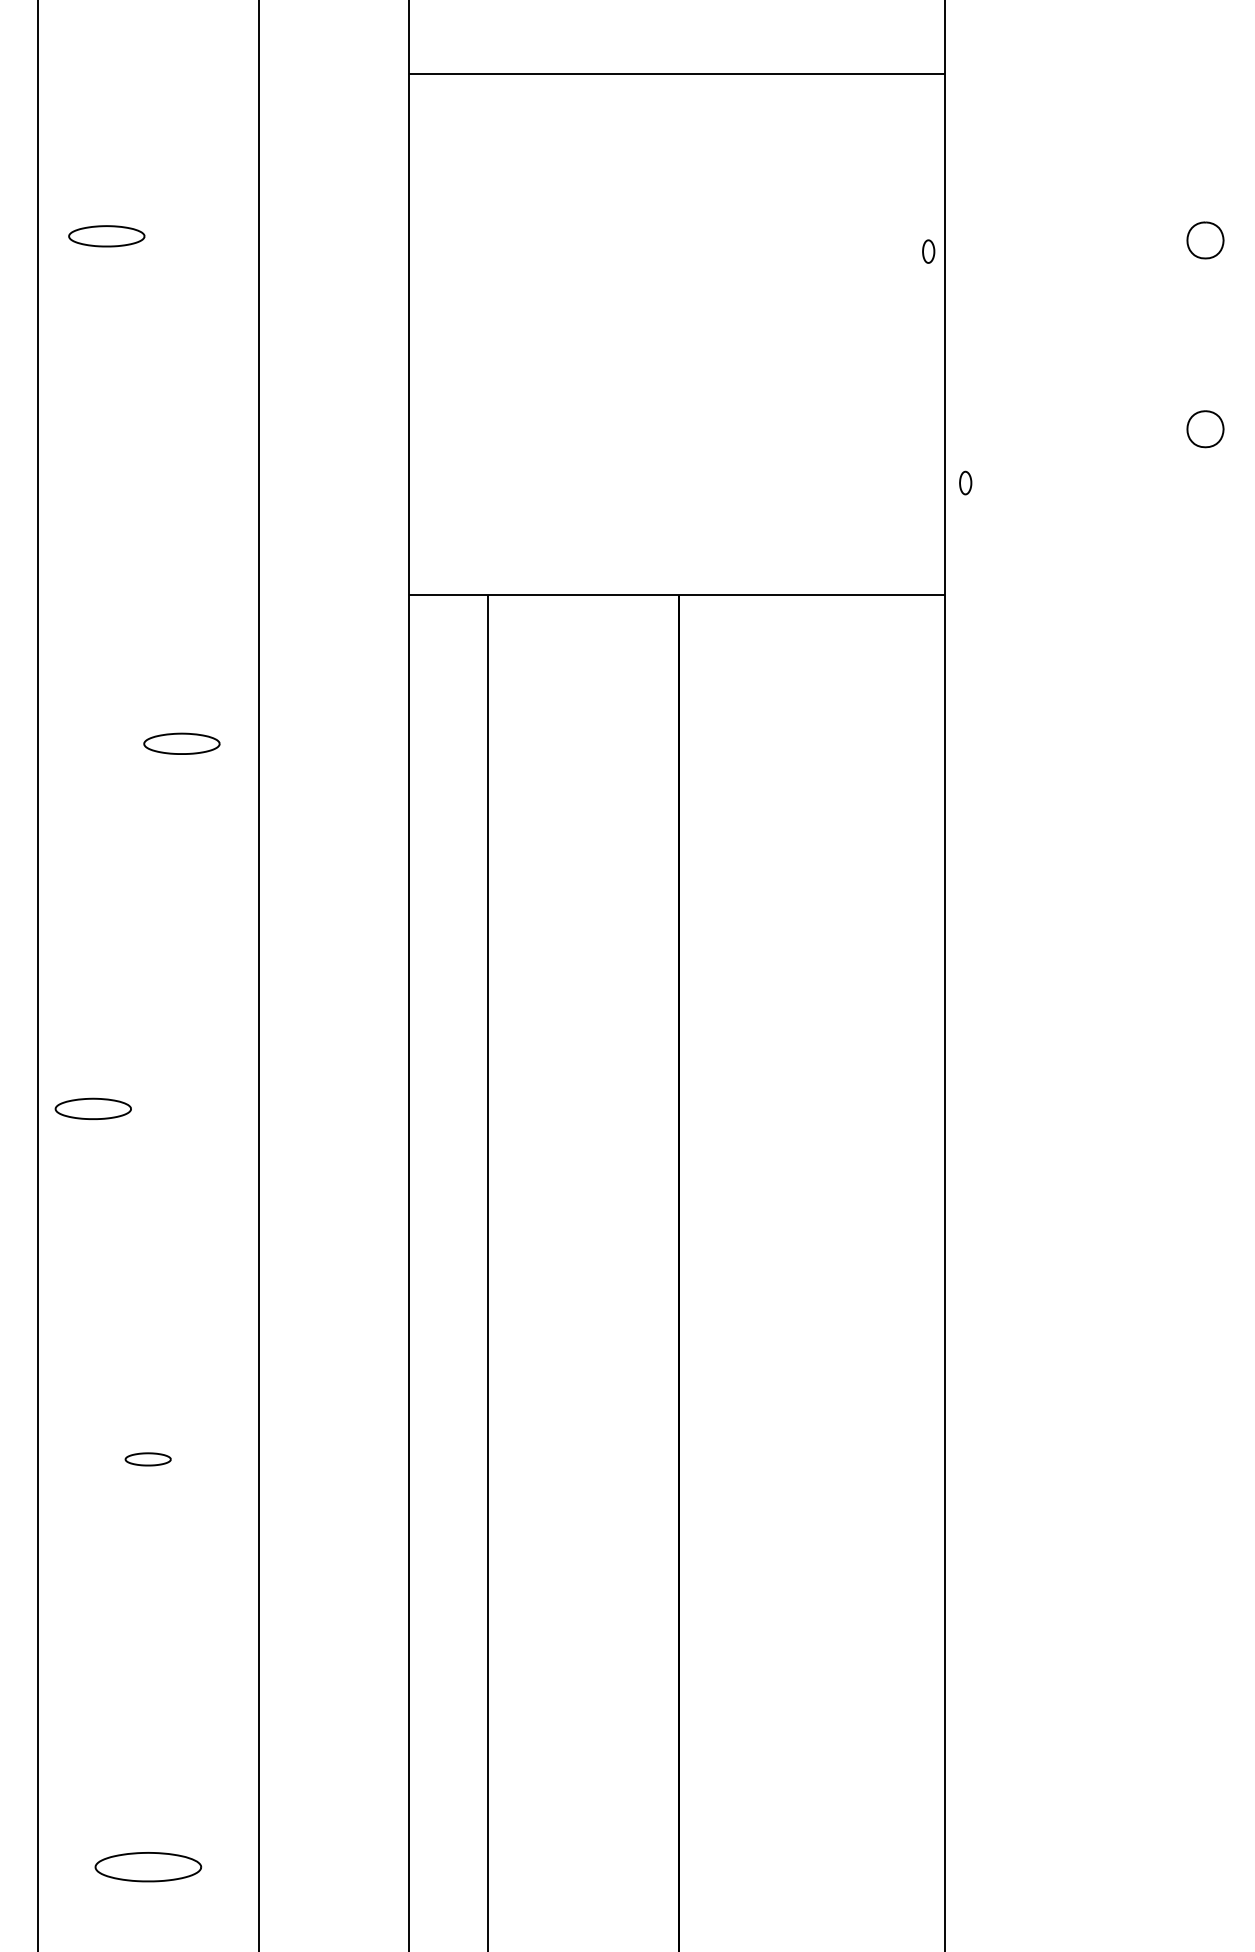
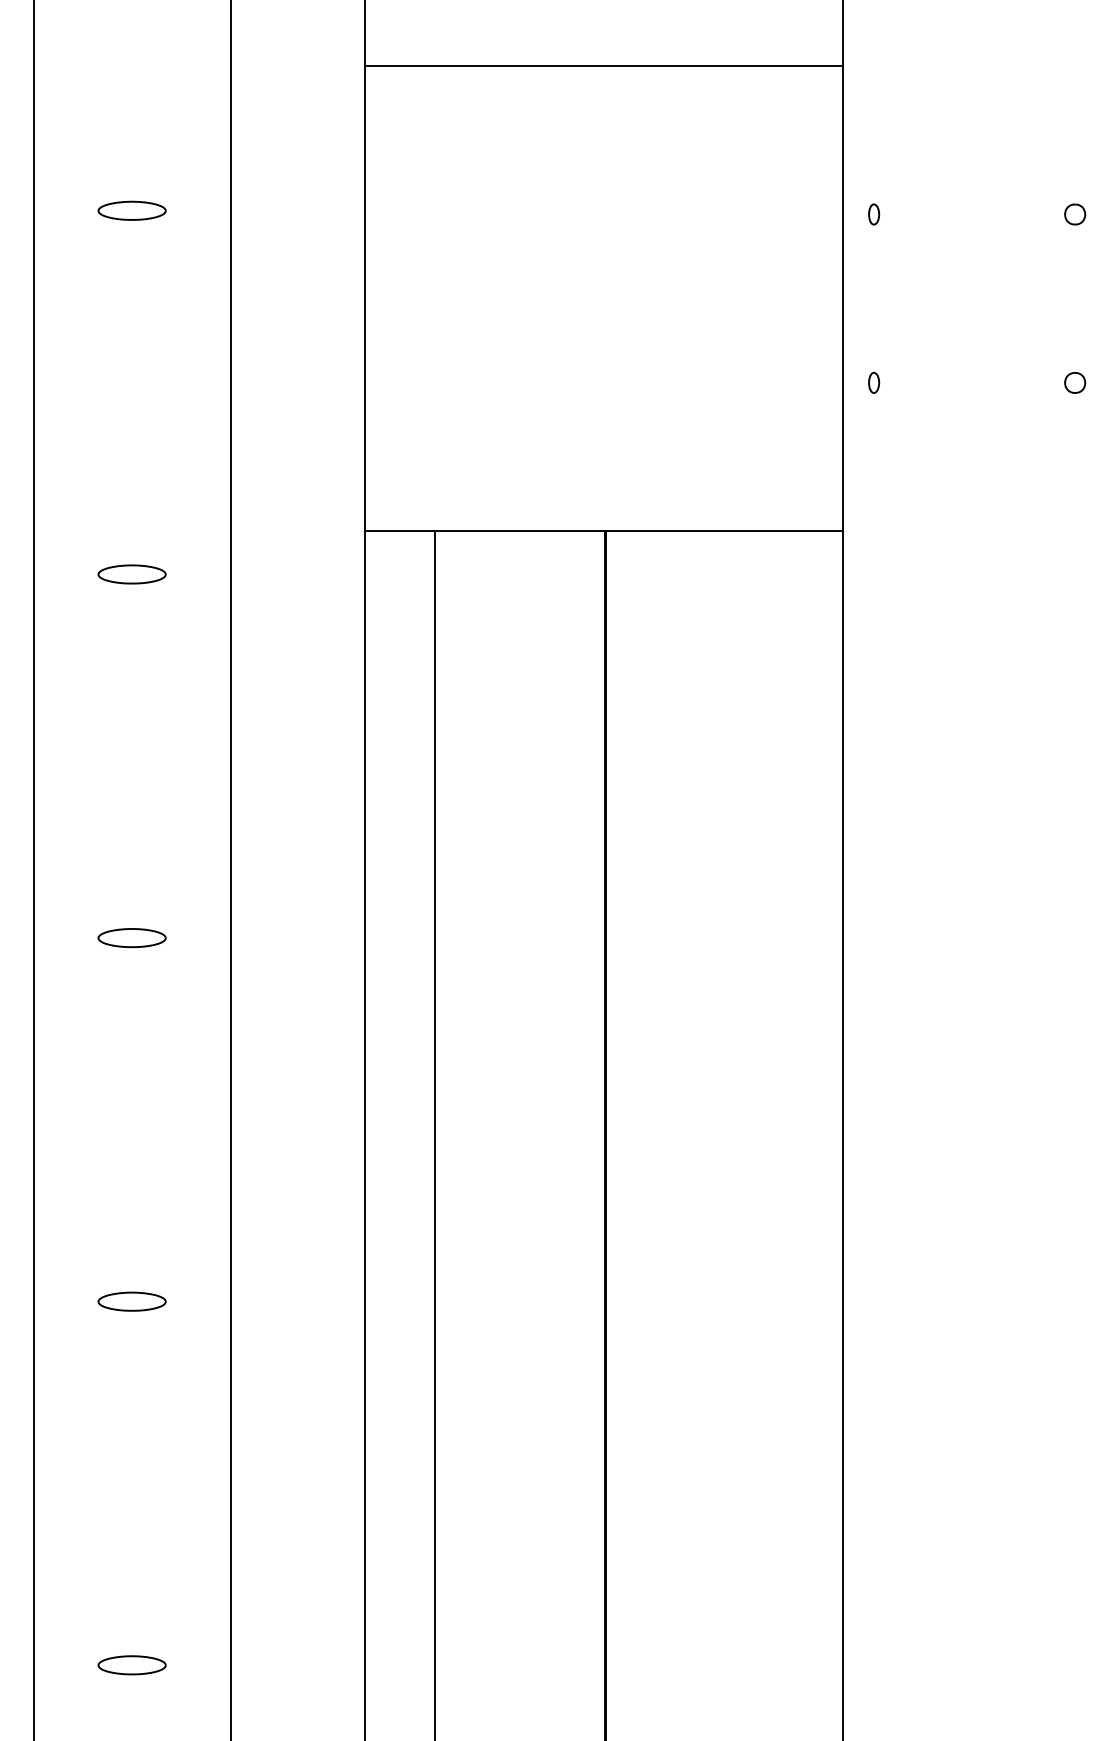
part: (106, 235) -> (131, 210), moved
part: (1206, 240) -> (1075, 214), size x0.62
part: (929, 251) -> (874, 214), moved
part: (1206, 428) -> (1075, 382), size x0.62
part: (966, 482) -> (874, 382), moved
part: (181, 743) -> (131, 574), moved
part: (92, 1108) -> (131, 937), moved
part: (147, 1459) -> (131, 1301), size x1.67
part: (147, 1867) -> (131, 1665), size x0.71

